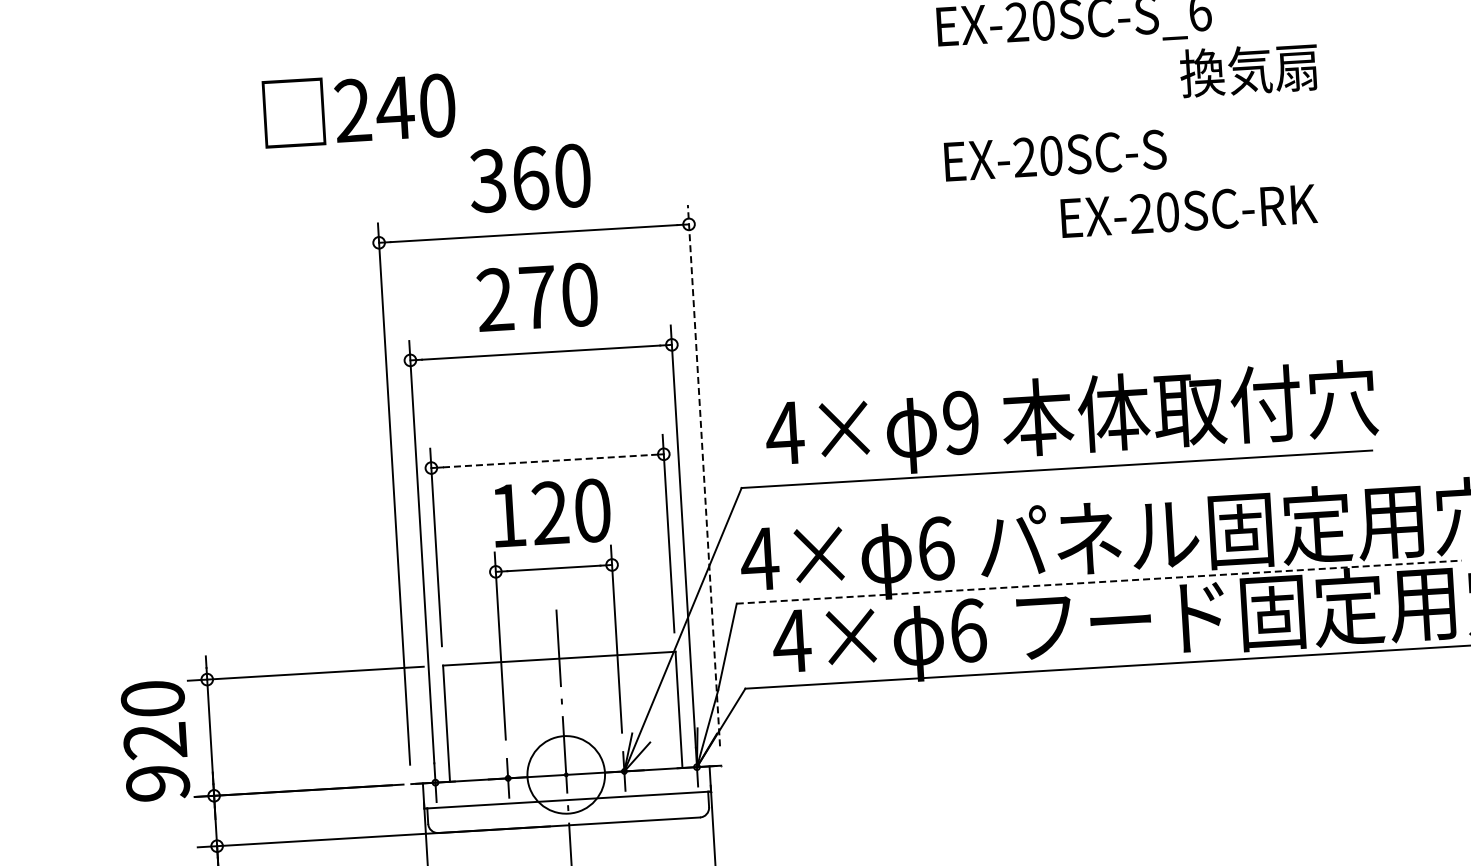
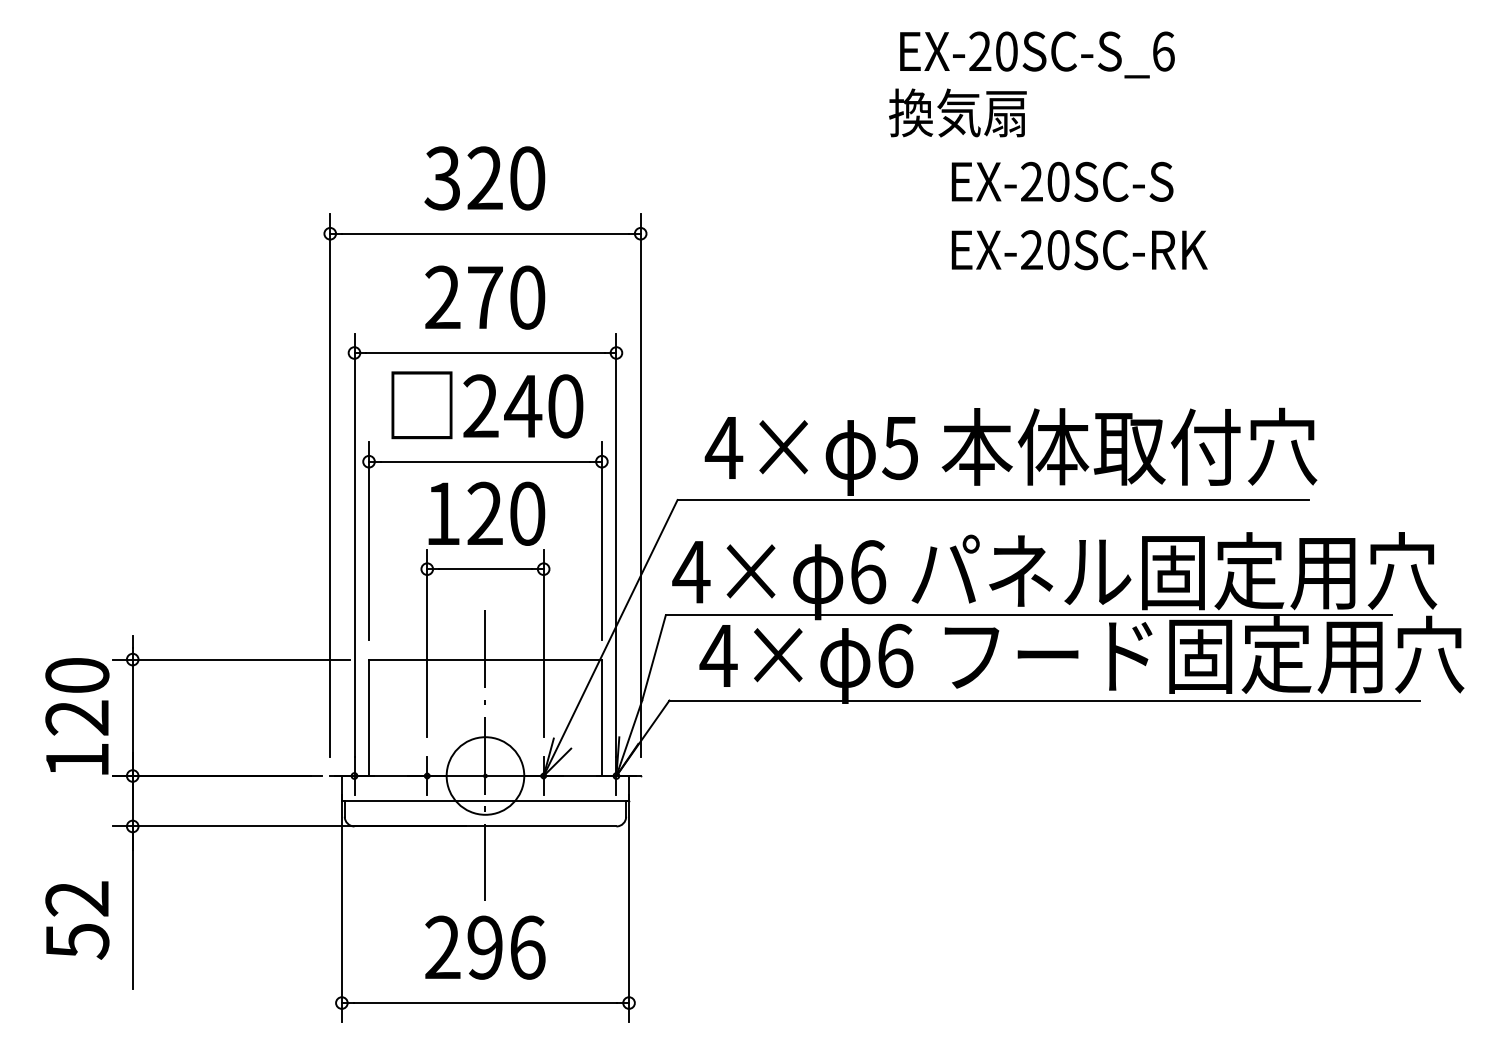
text: (1248, 69) -> (957, 112), moved
text: (359, 109) -> (487, 405), moved
text: (1055, 155) -> (1062, 181), moved
text: (530, 178) -> (485, 178), 360 -> 320
text: (1188, 211) -> (1079, 250), moved
text: (960, 422) -> (899, 447), 9 -> 5
line: (547, 460) -> (485, 461), dashed -> solid
line: (703, 474) -> (640, 484), dashed -> solid
line: (1099, 582) -> (1029, 615), dashed -> solid
text: (158, 783) -> (77, 760), 920 -> 120

